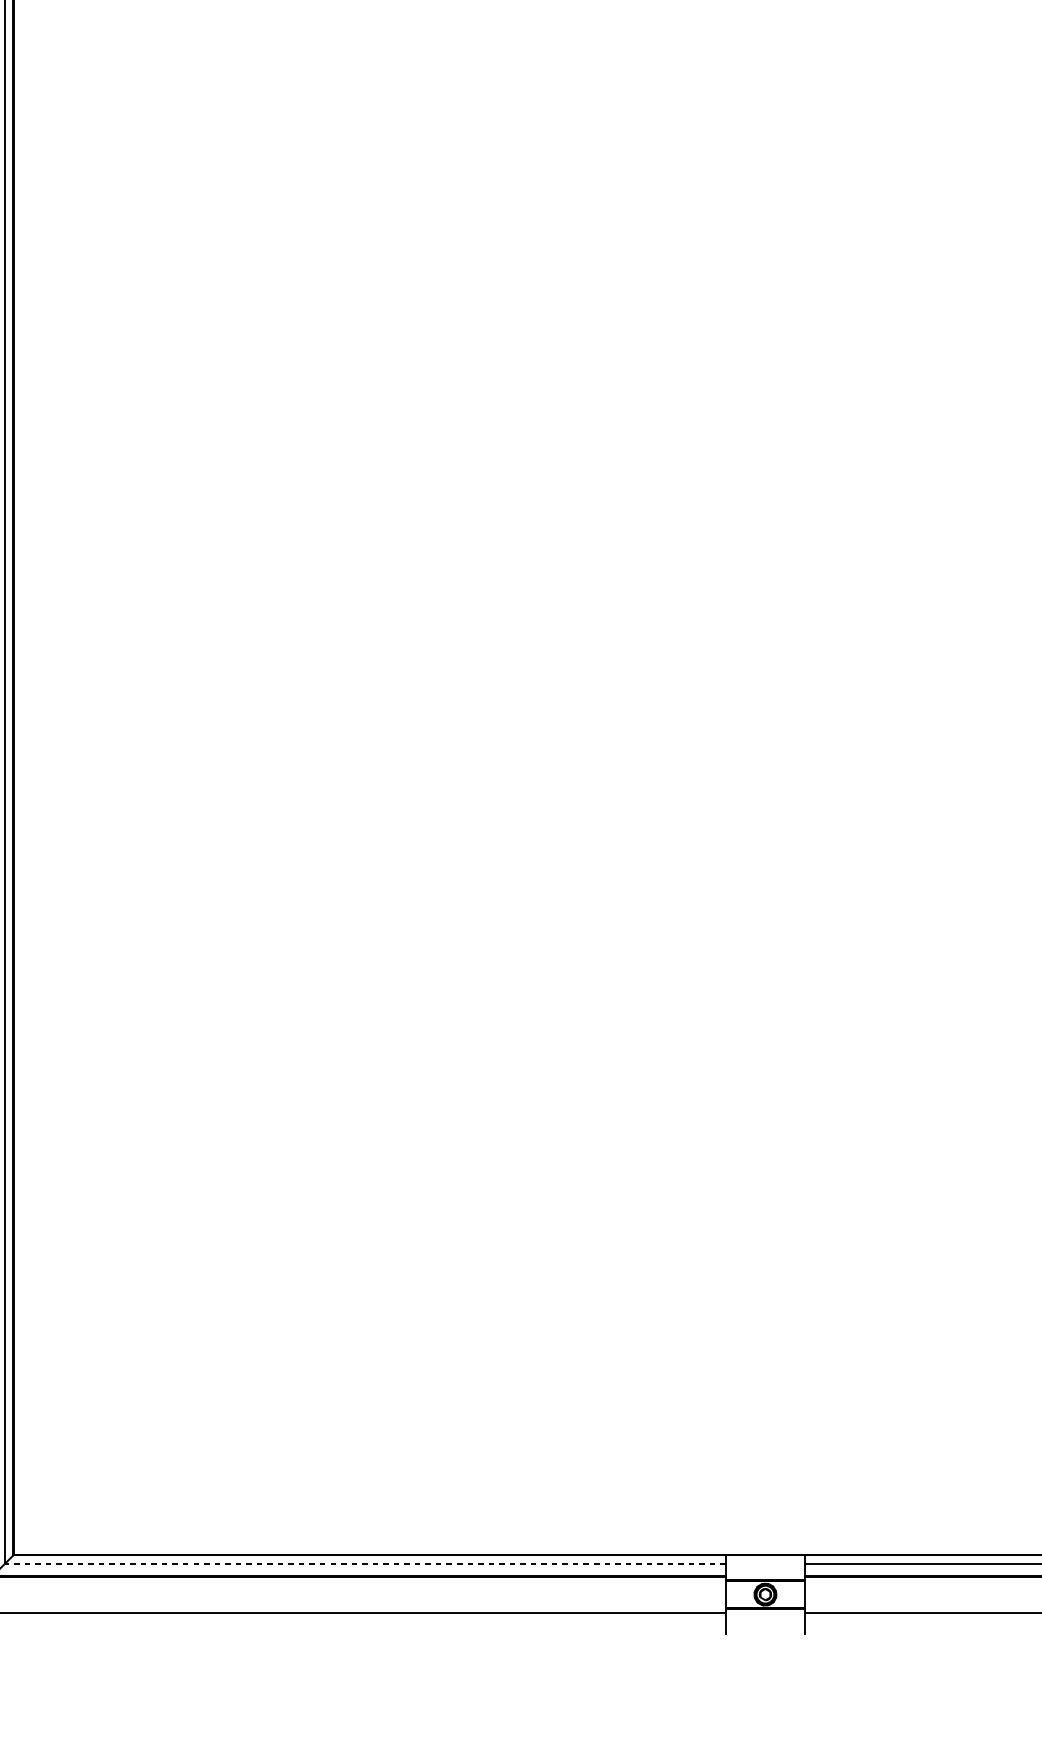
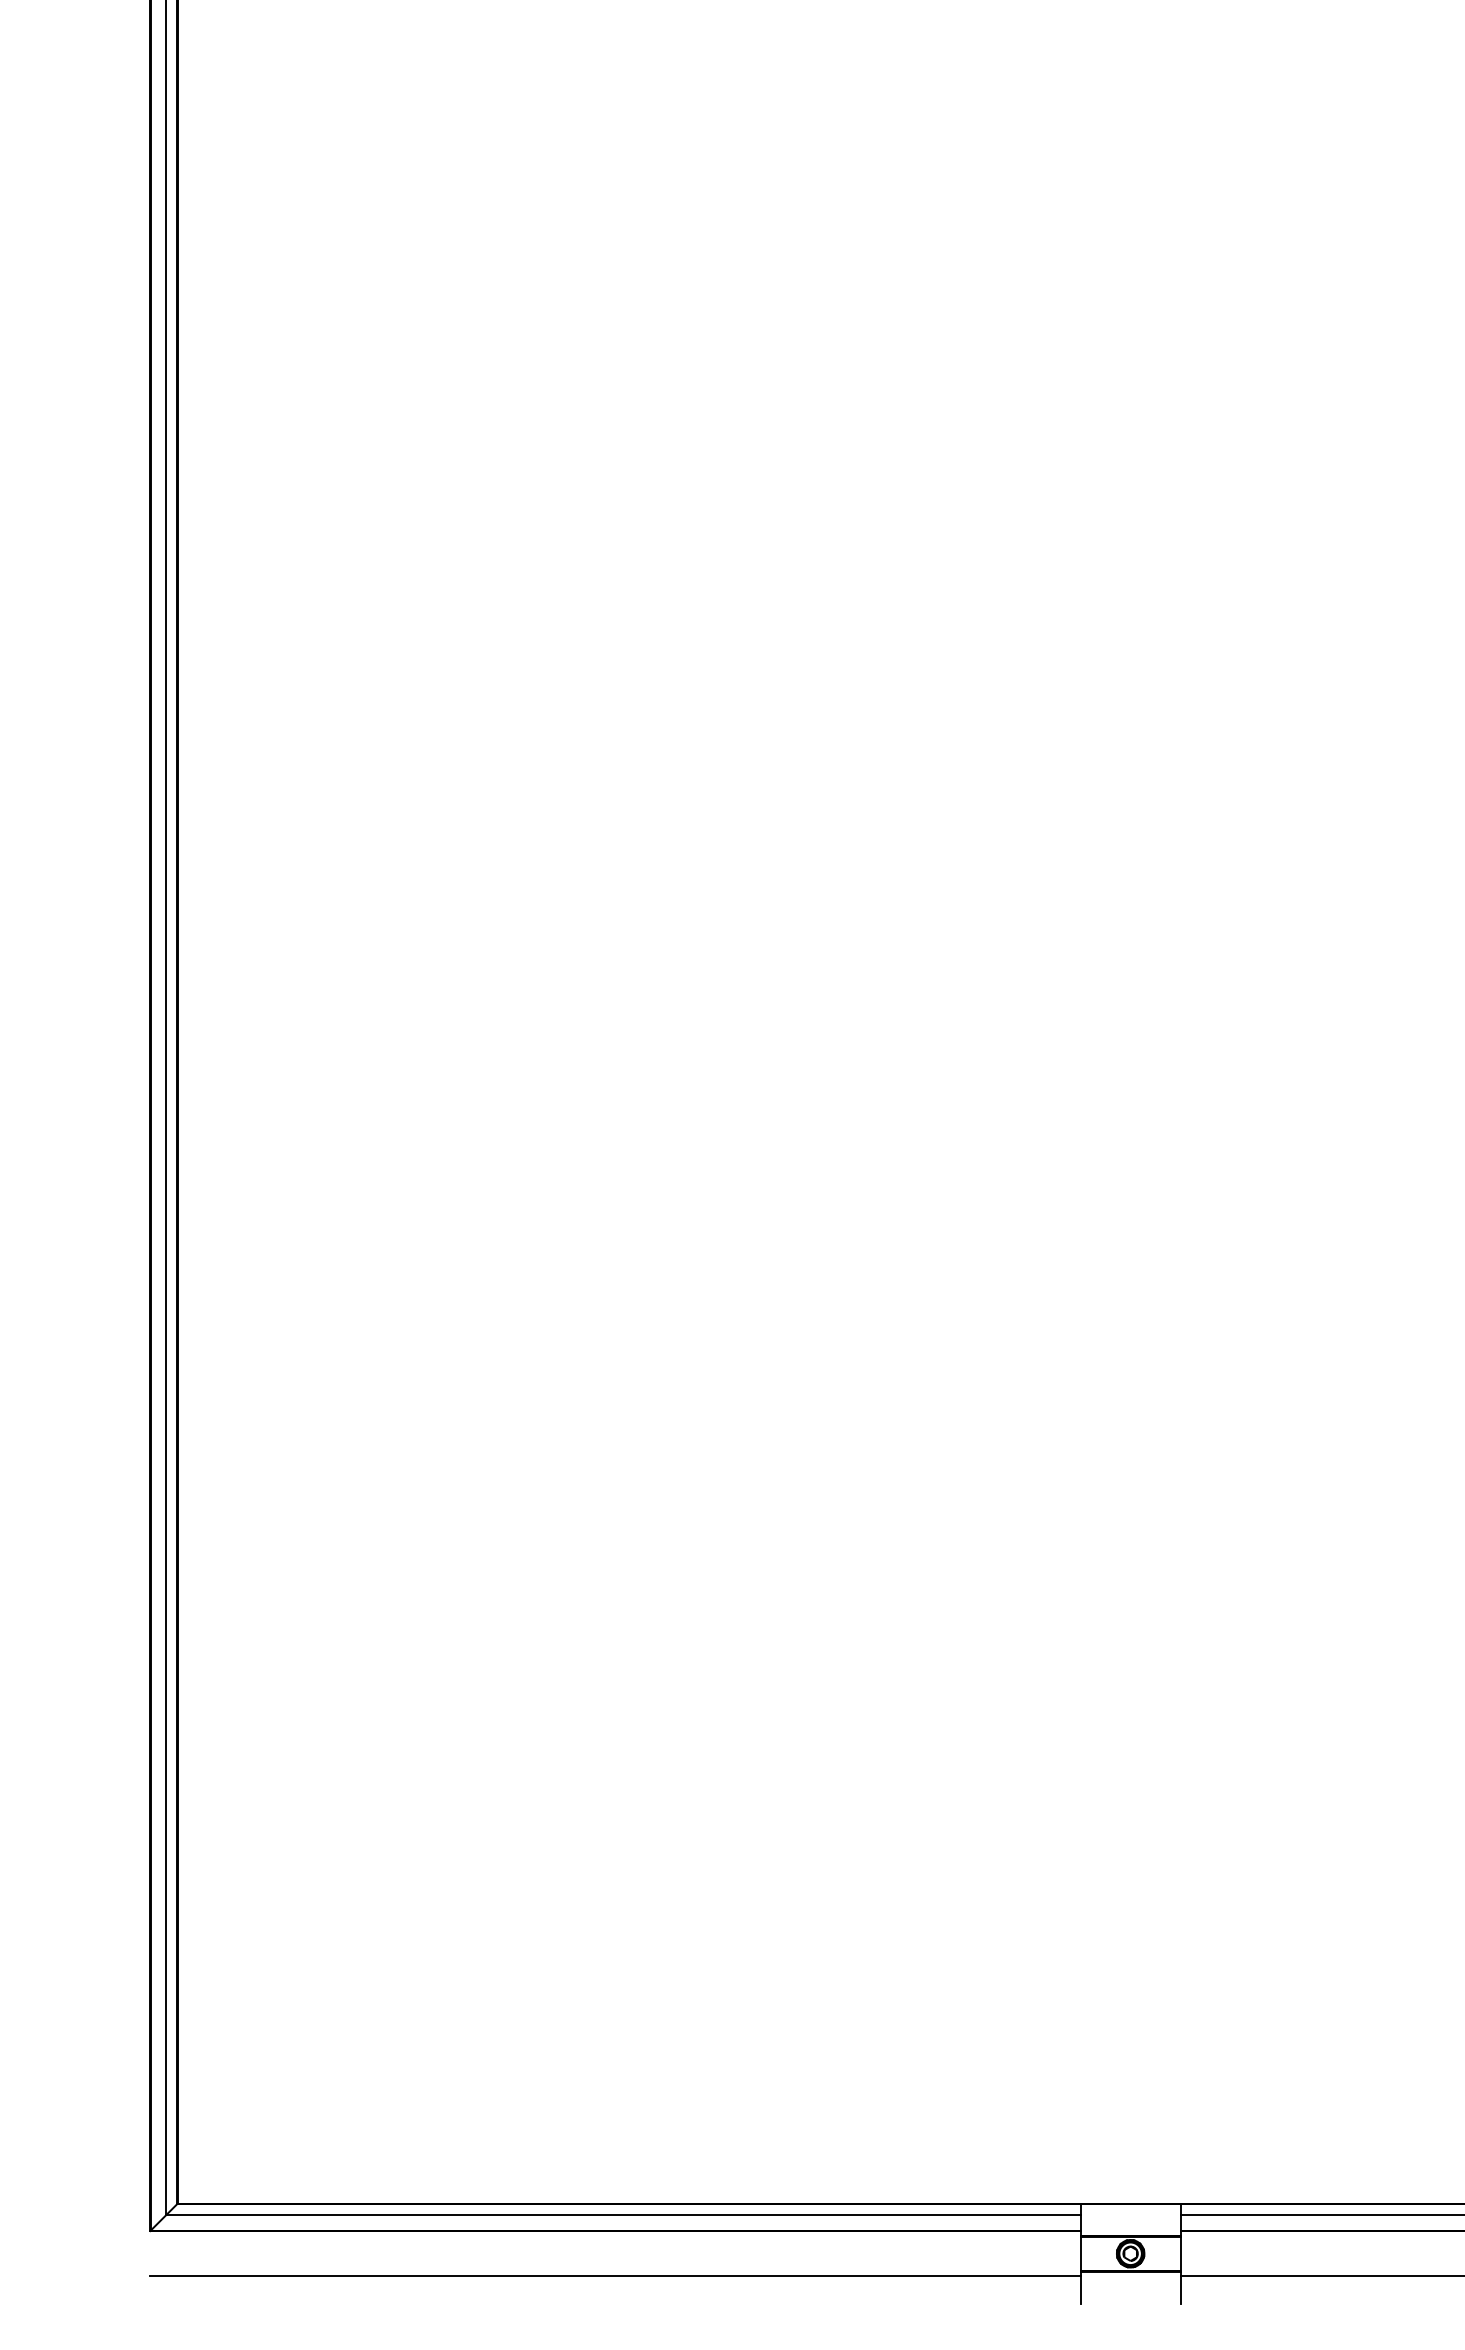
line: (364, 1564) -> (622, 2215), dashed -> solid

